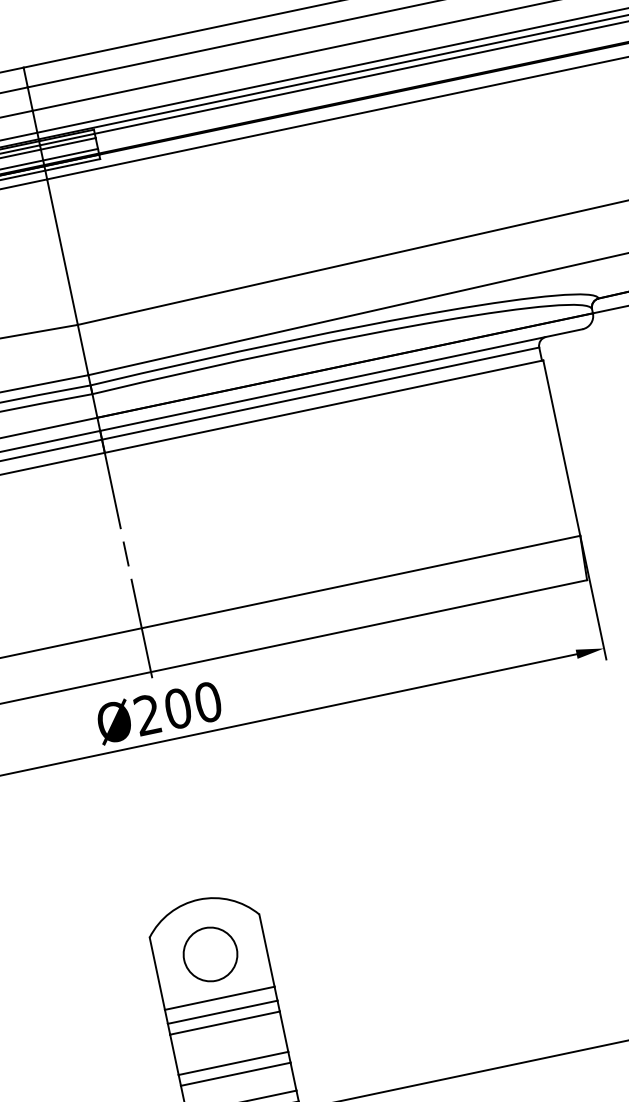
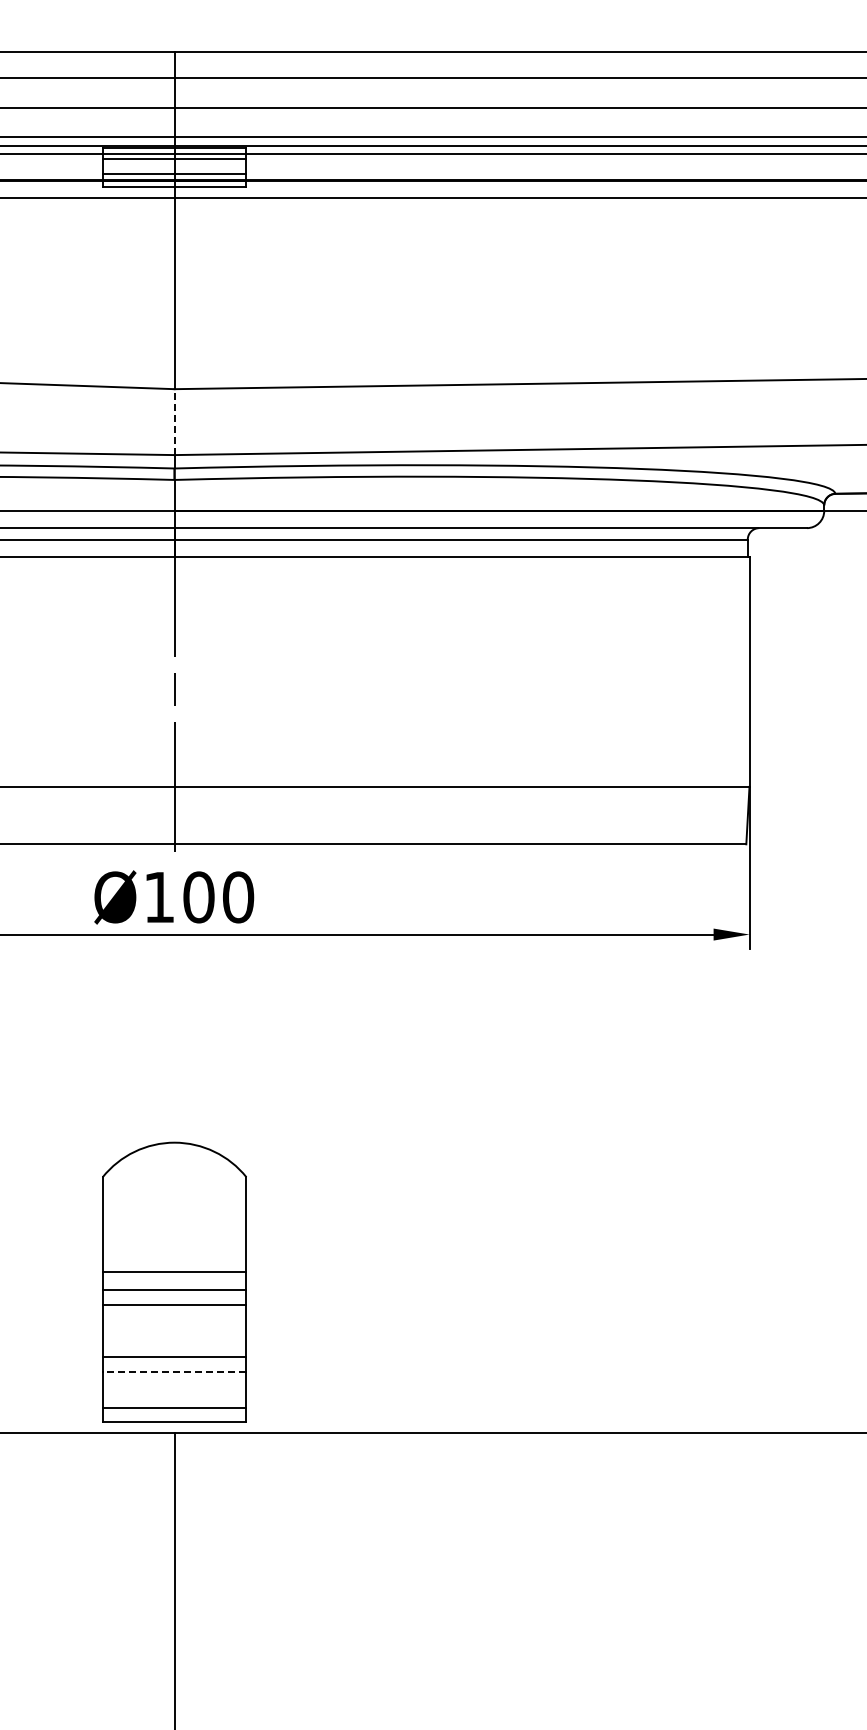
line: (83, 350) -> (174, 422), solid -> dashed
text: (147, 714) -> (158, 896), Ø200 -> Ø100
circle: (210, 954) -> (174, 1214), removed
line: (235, 1074) -> (174, 1371), solid -> dashed

